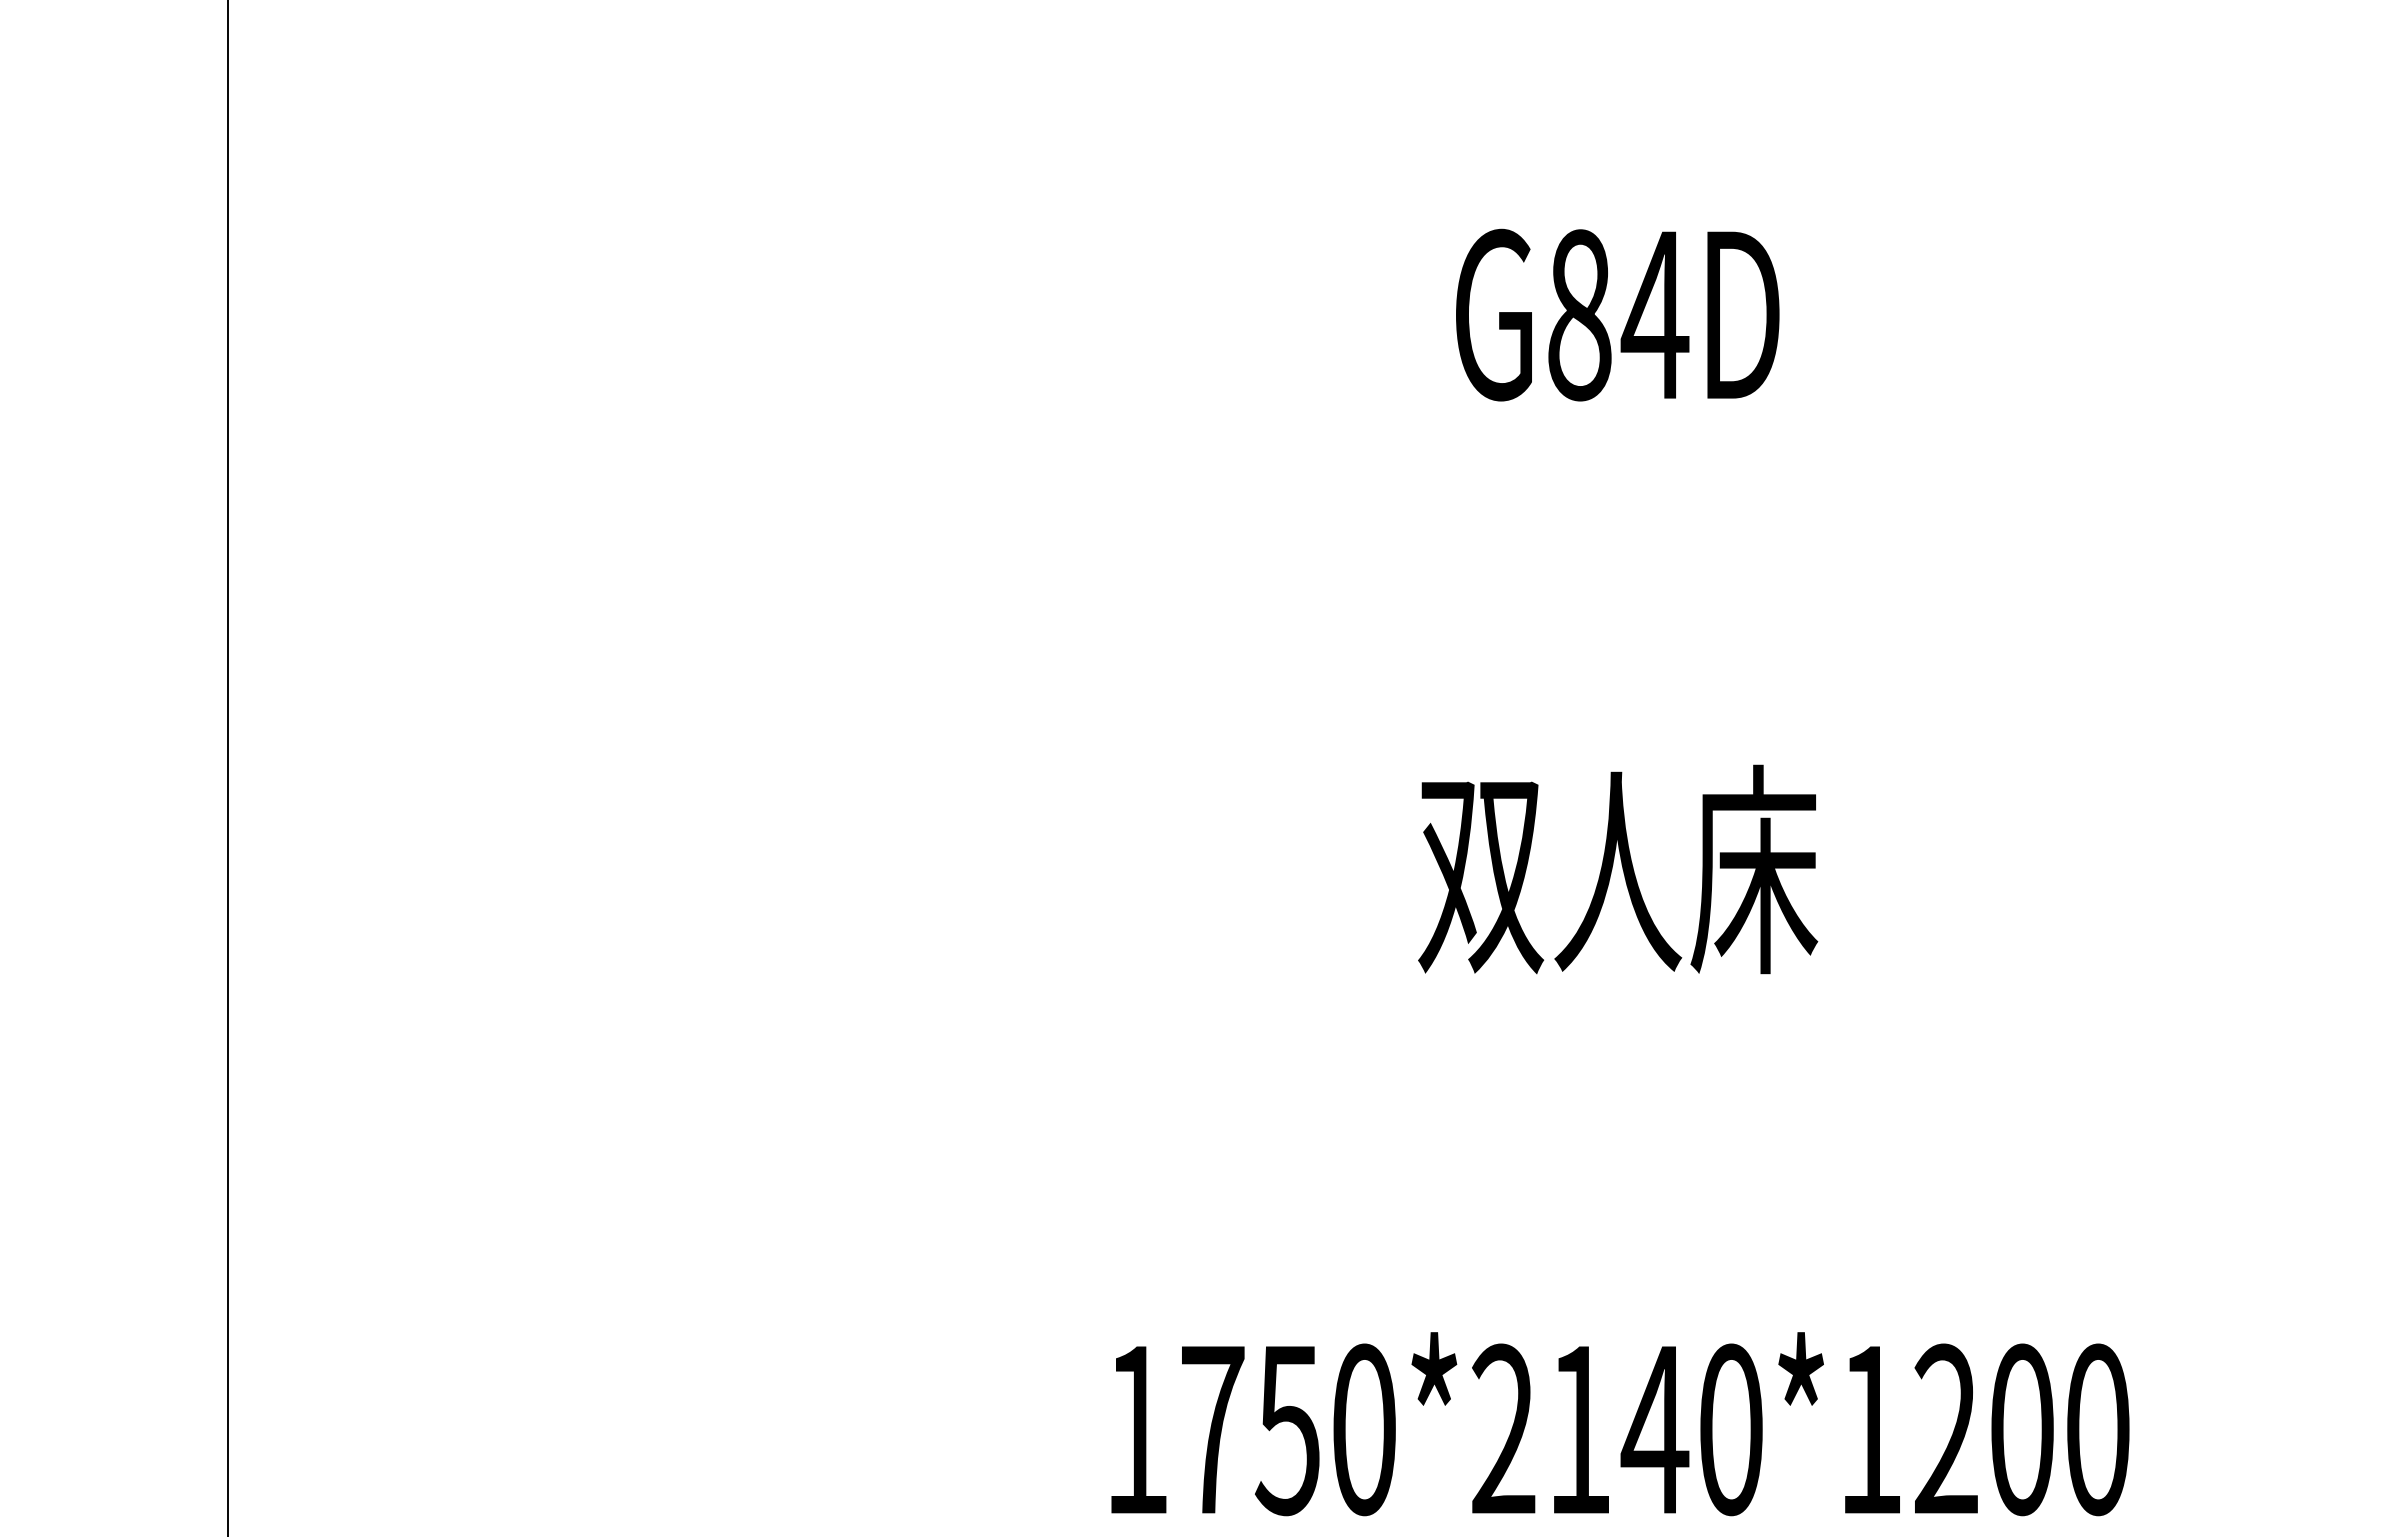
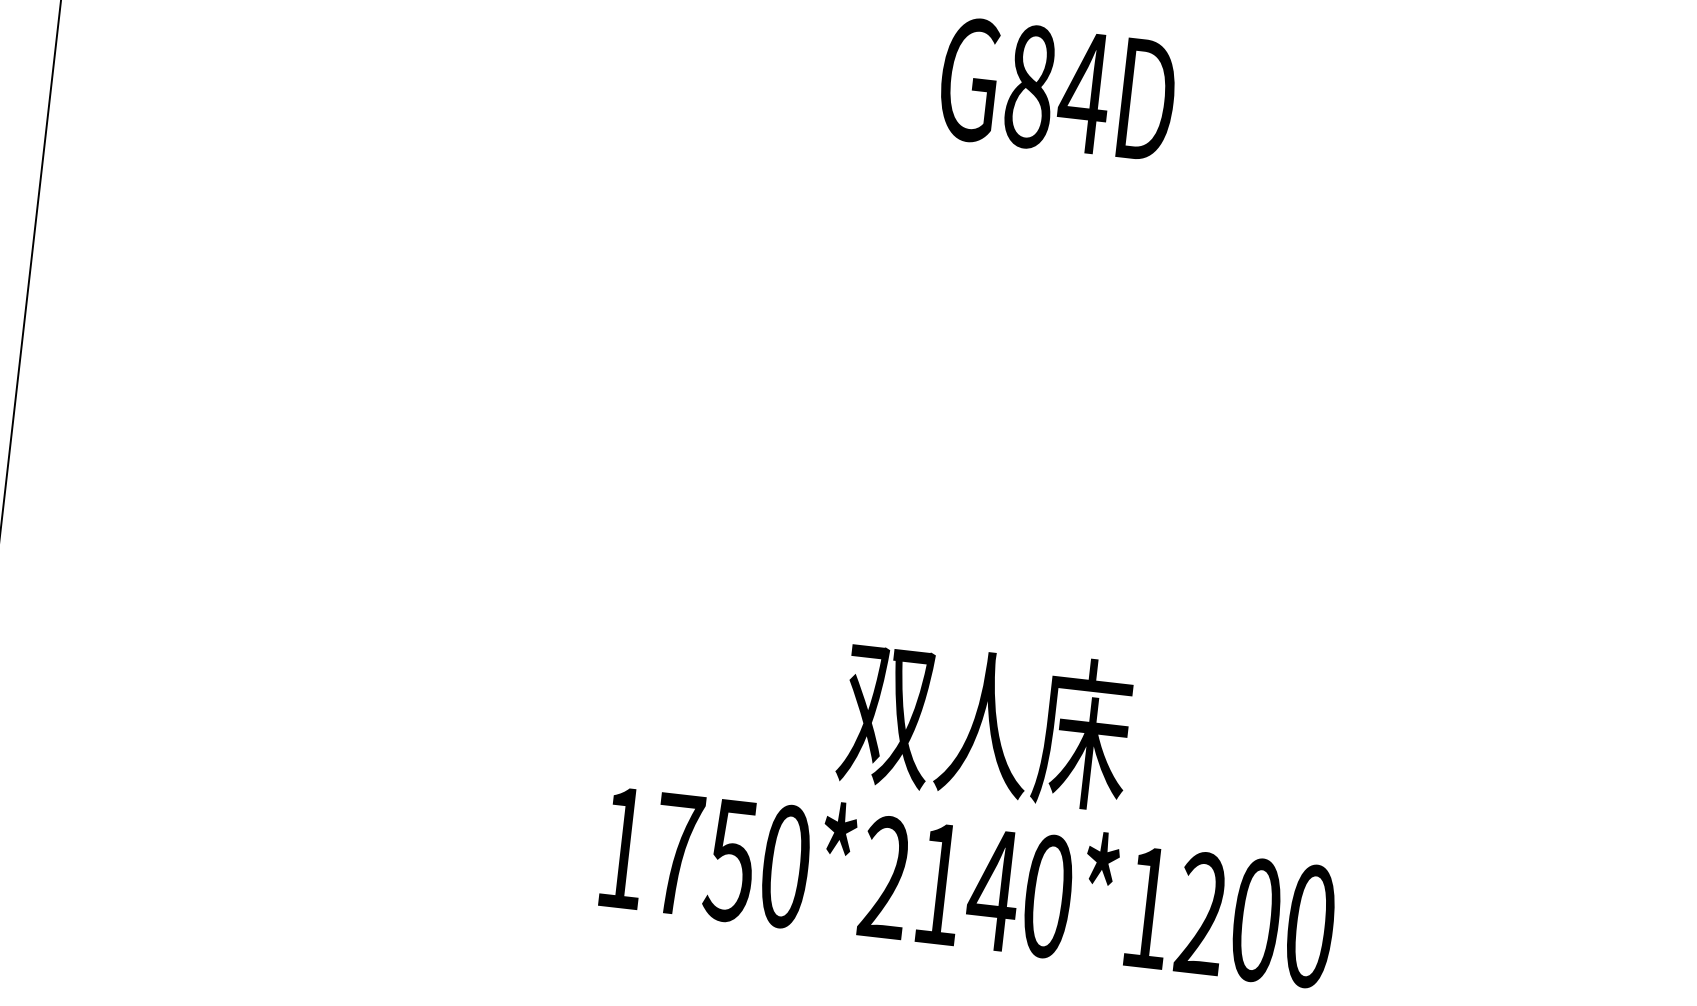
text: (1618, 869) -> (986, 722), moved

